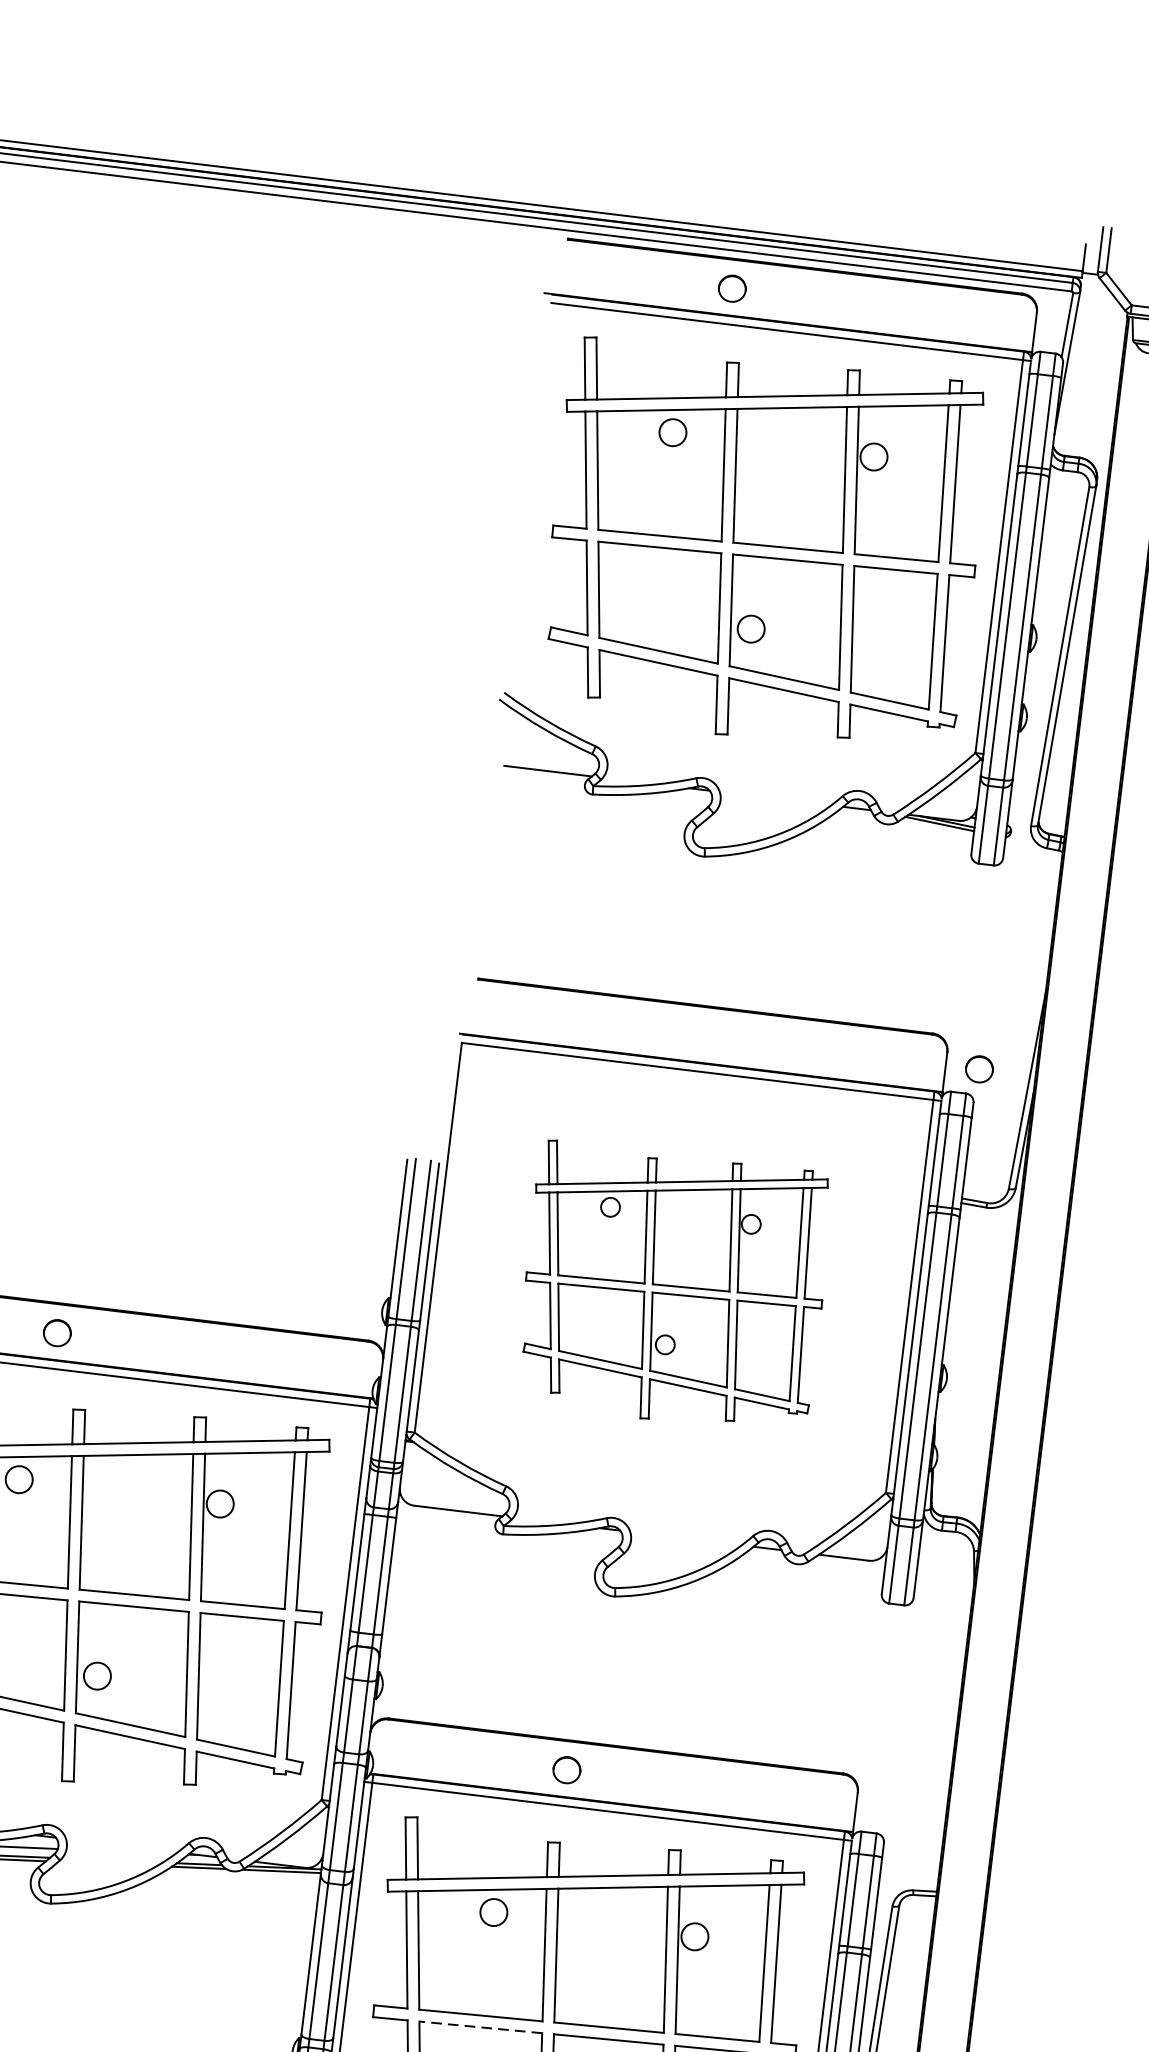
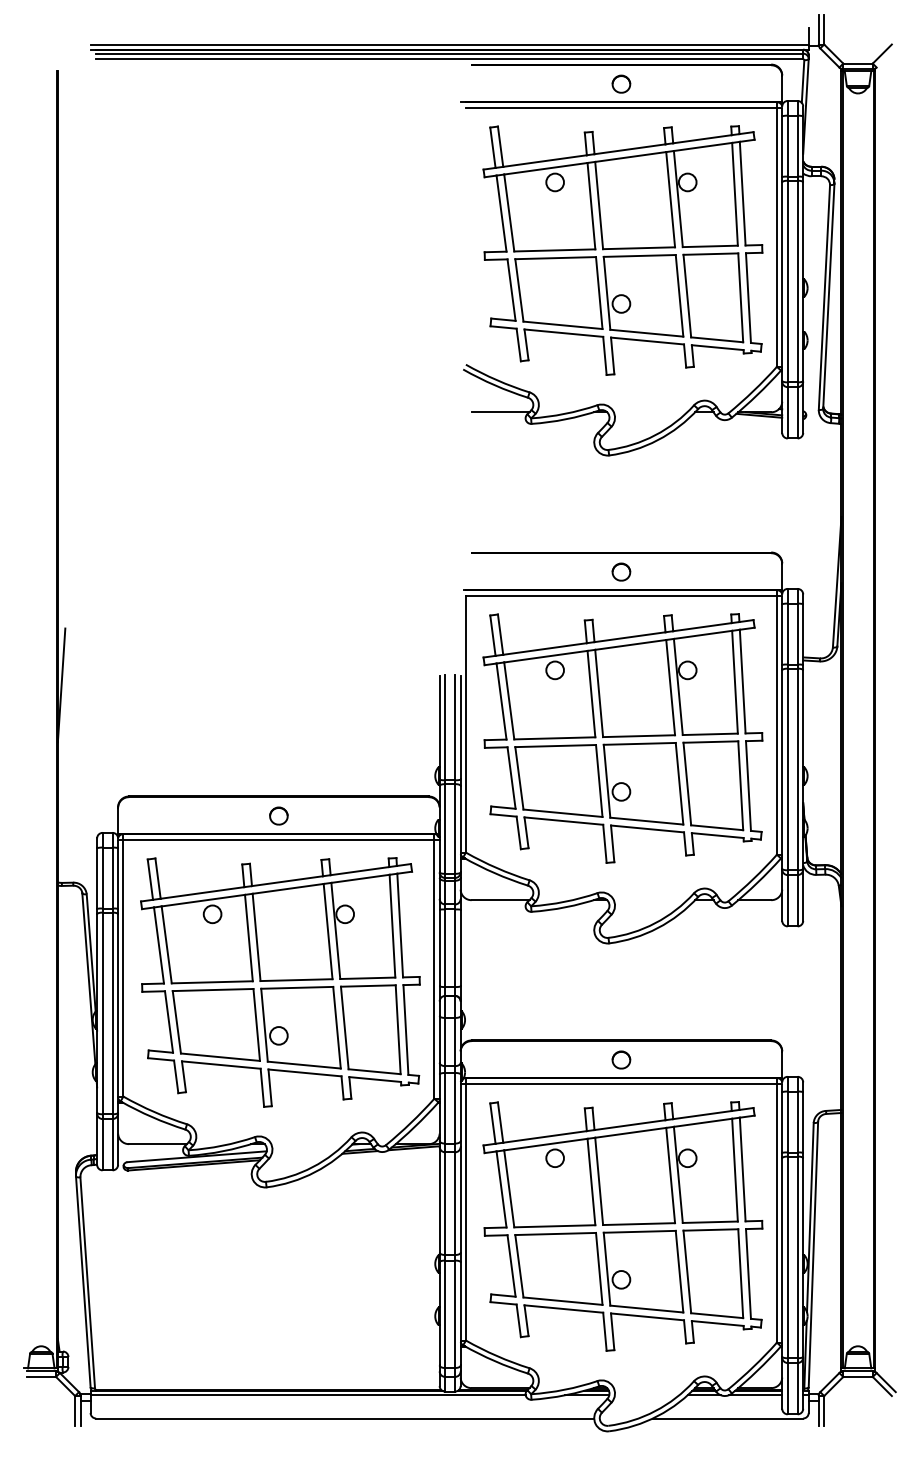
part: (732, 287) -> (621, 83), moved
part: (979, 1068) -> (621, 571), moved
part: (673, 1288) -> (622, 738), size x1.43
part: (56, 1332) -> (278, 815), moved
part: (567, 1769) -> (621, 1059), moved
line: (480, 2028) -> (555, 1234), dashed -> solid

